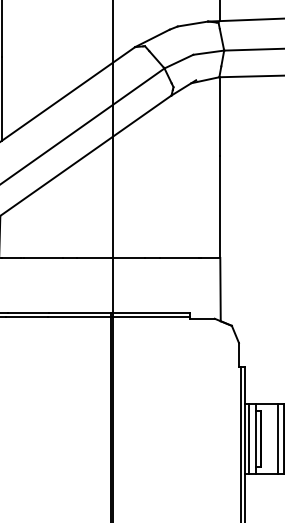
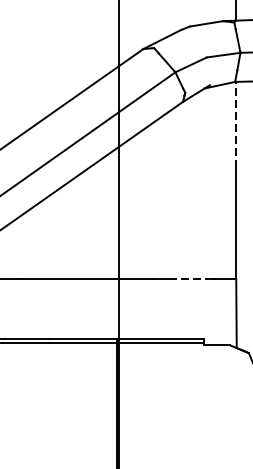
line: (220, 116) -> (236, 124), solid -> dashed
line: (178, 257) -> (190, 278), solid -> dashed

